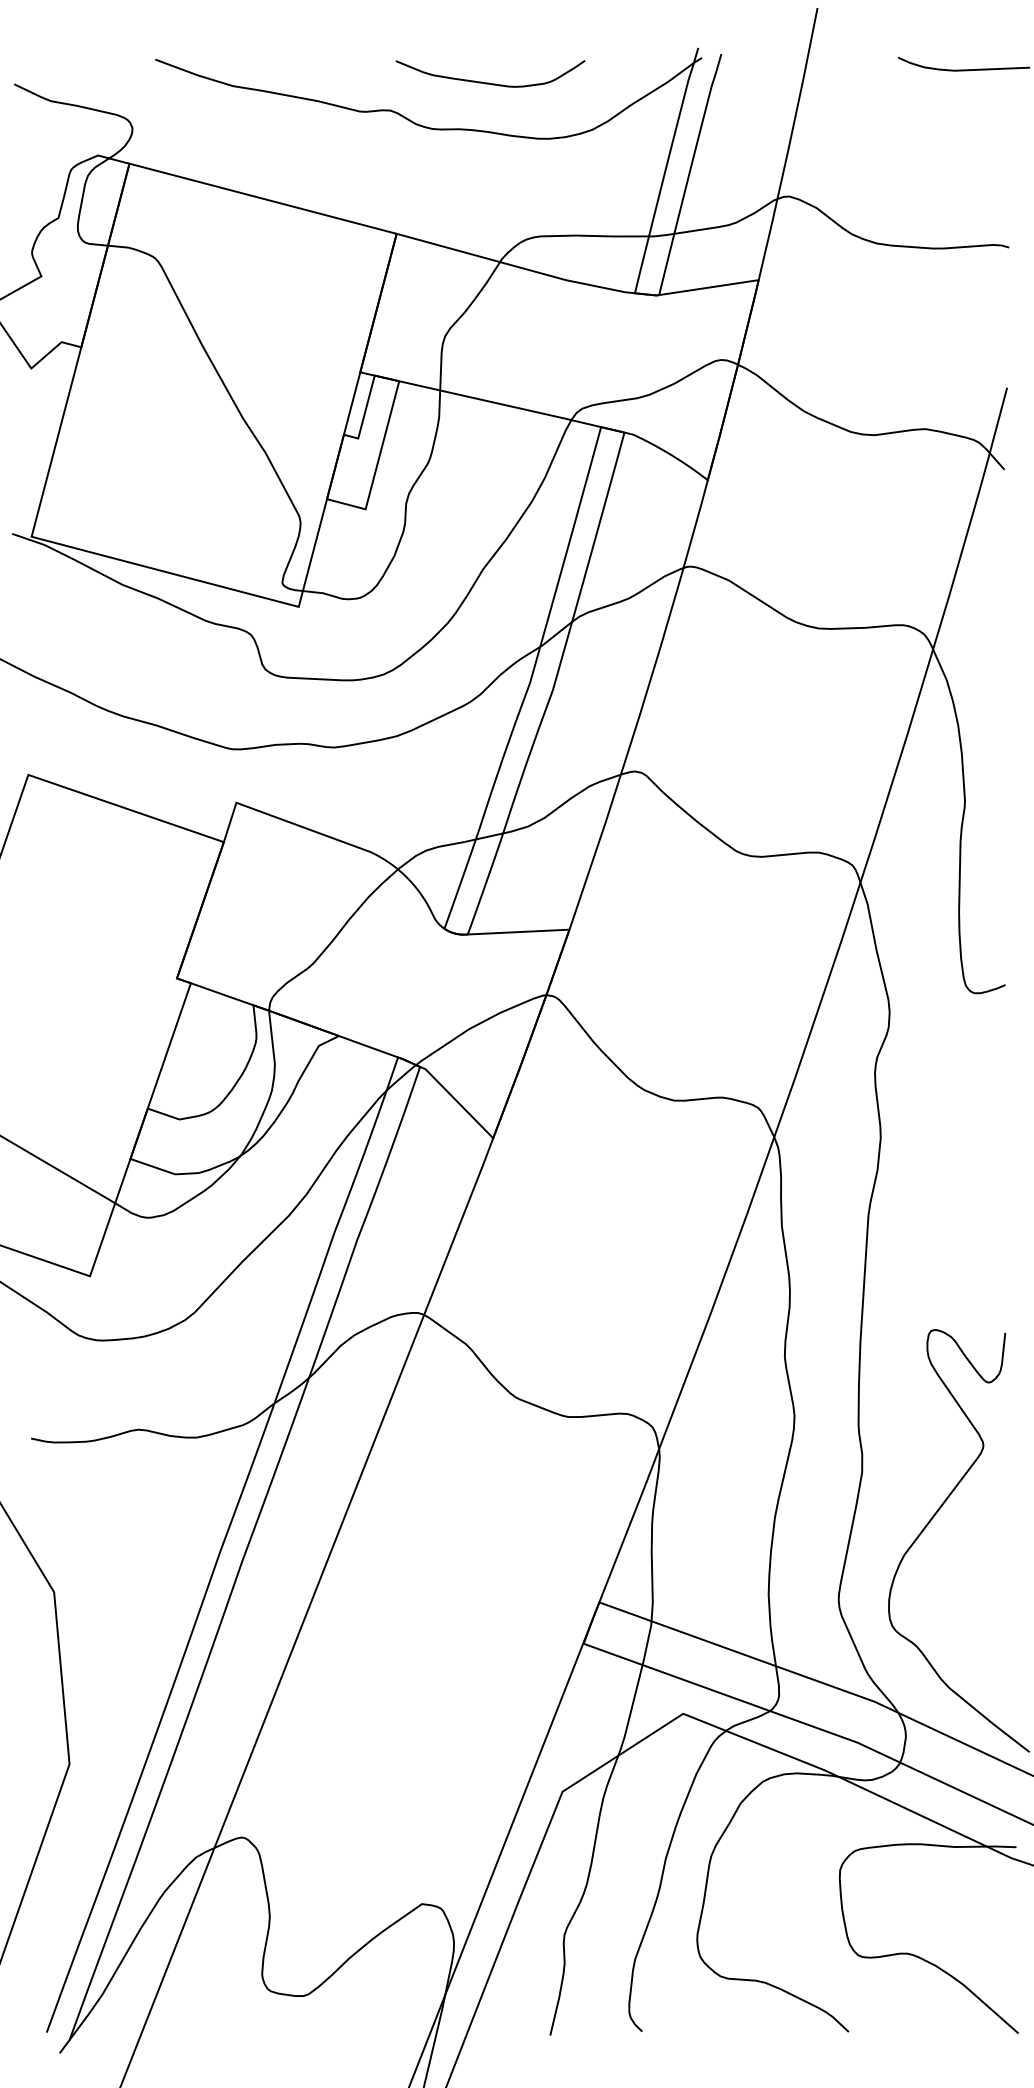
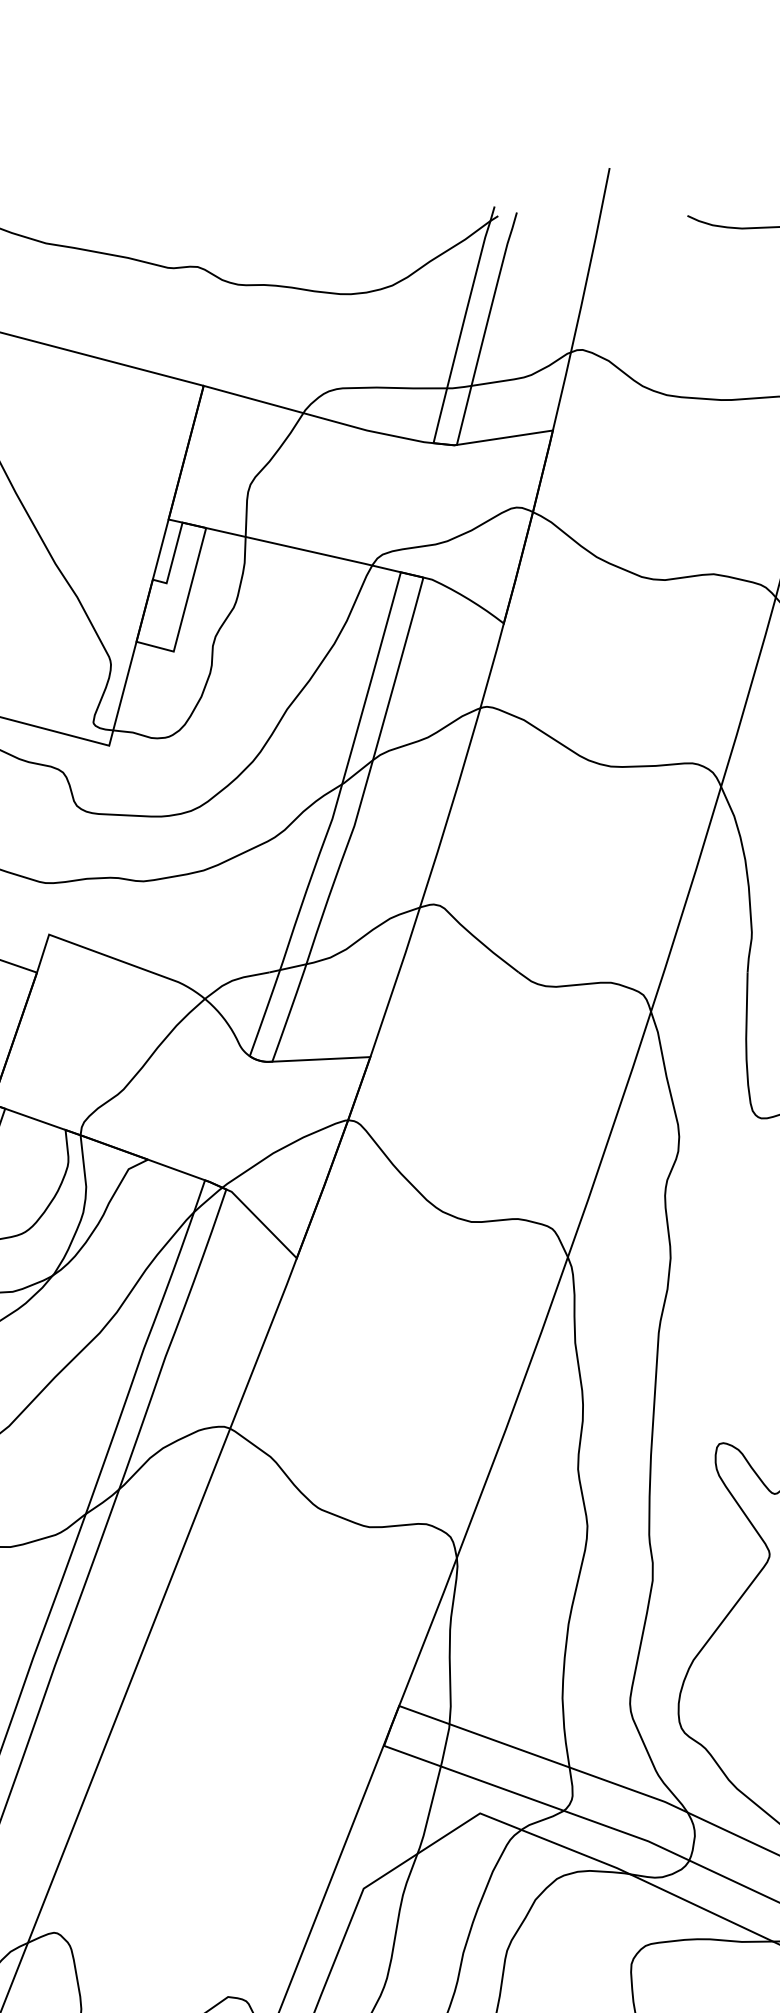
curve: (489, 82) -> (293, 239), removed

